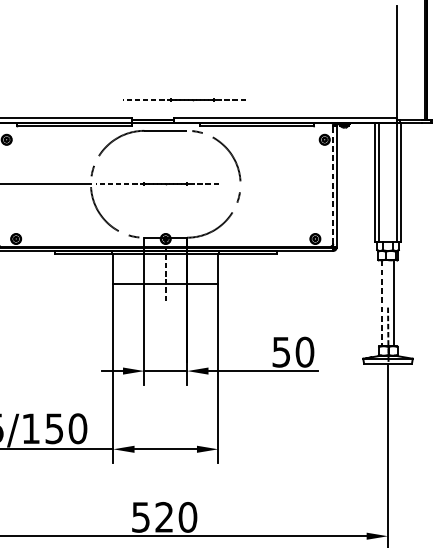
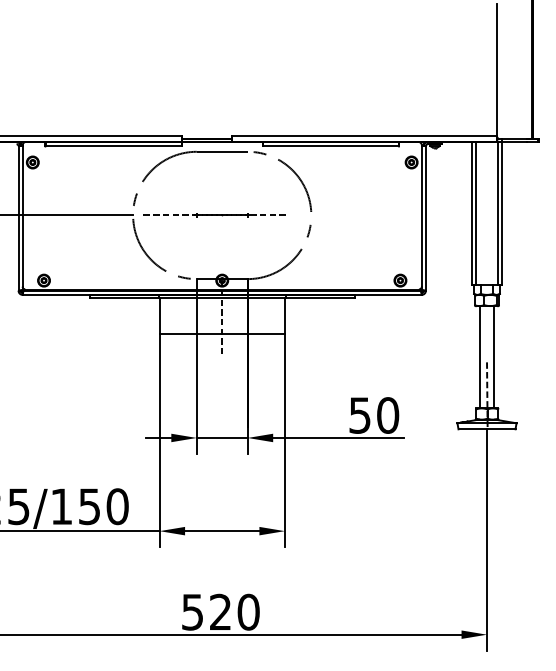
part: (186, 100) -> (246, 115), removed
line: (333, 184) -> (421, 215), dashed -> solid
line: (381, 303) -> (479, 357), dashed -> solid

